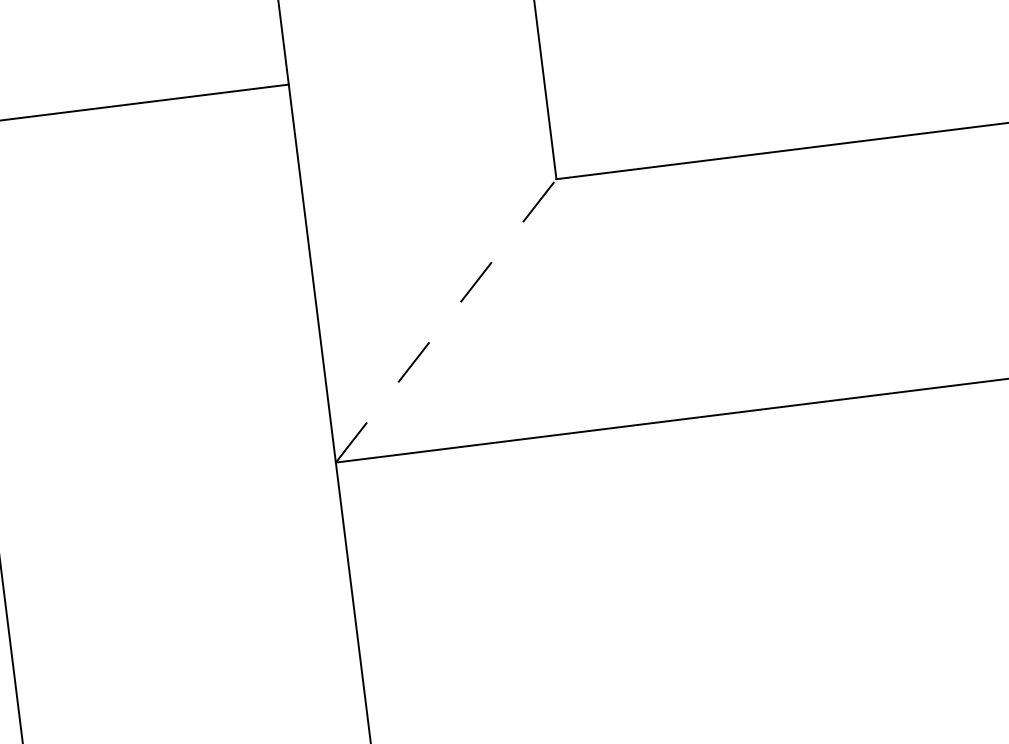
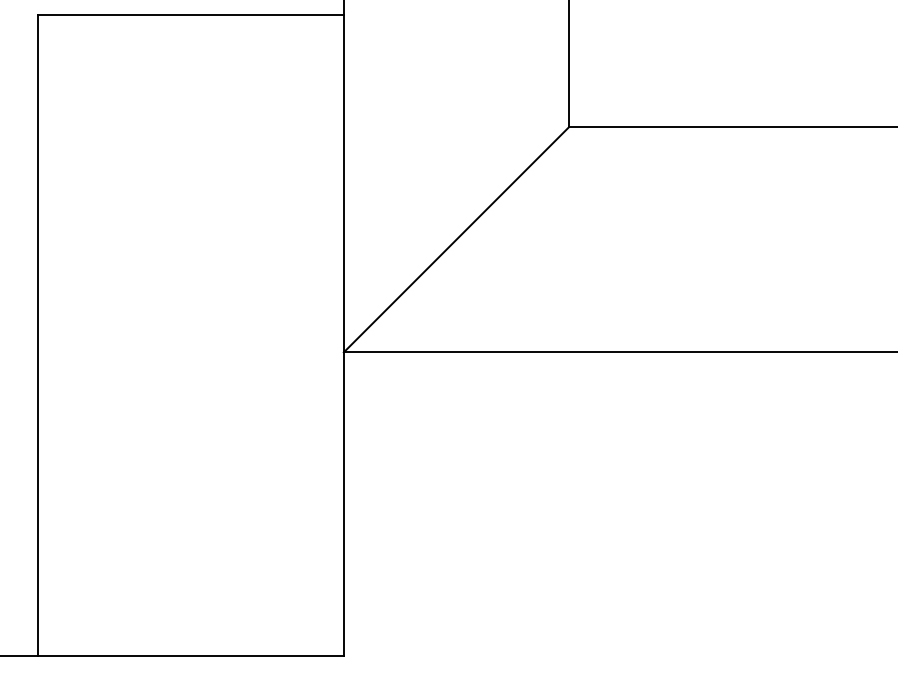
line: (446, 320) -> (456, 239), dashed -> solid

